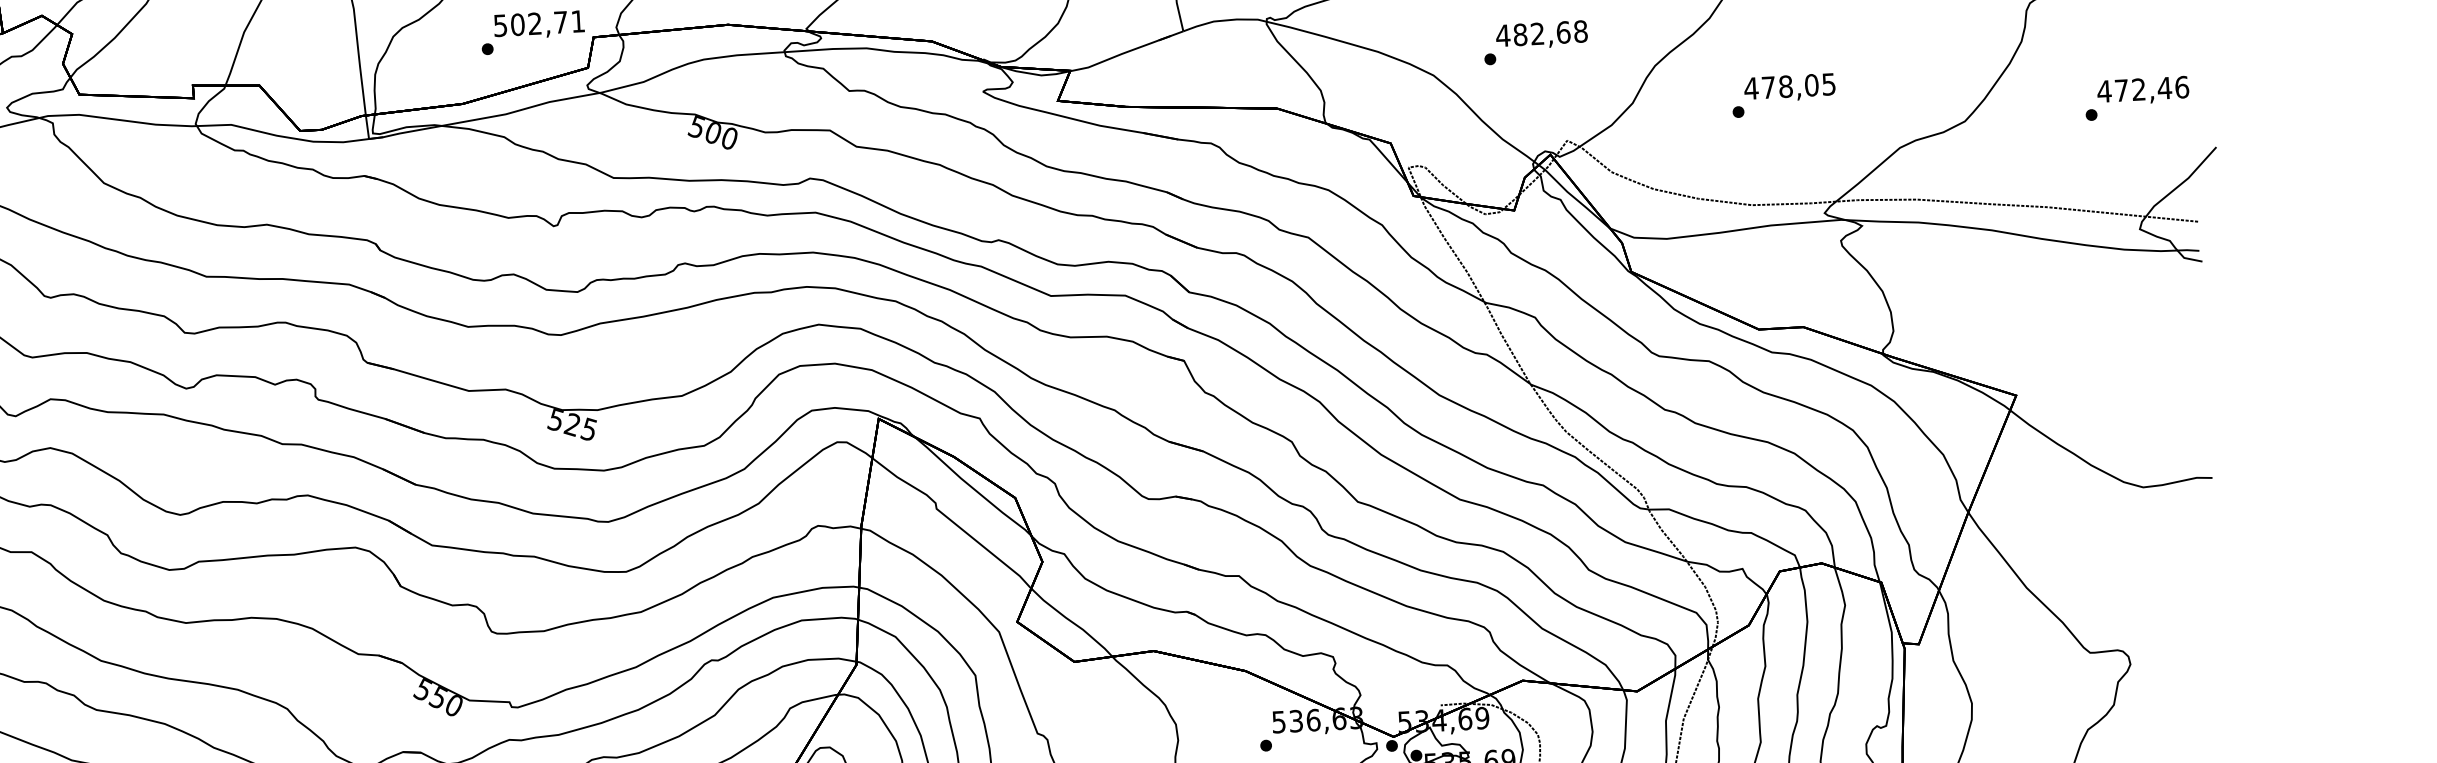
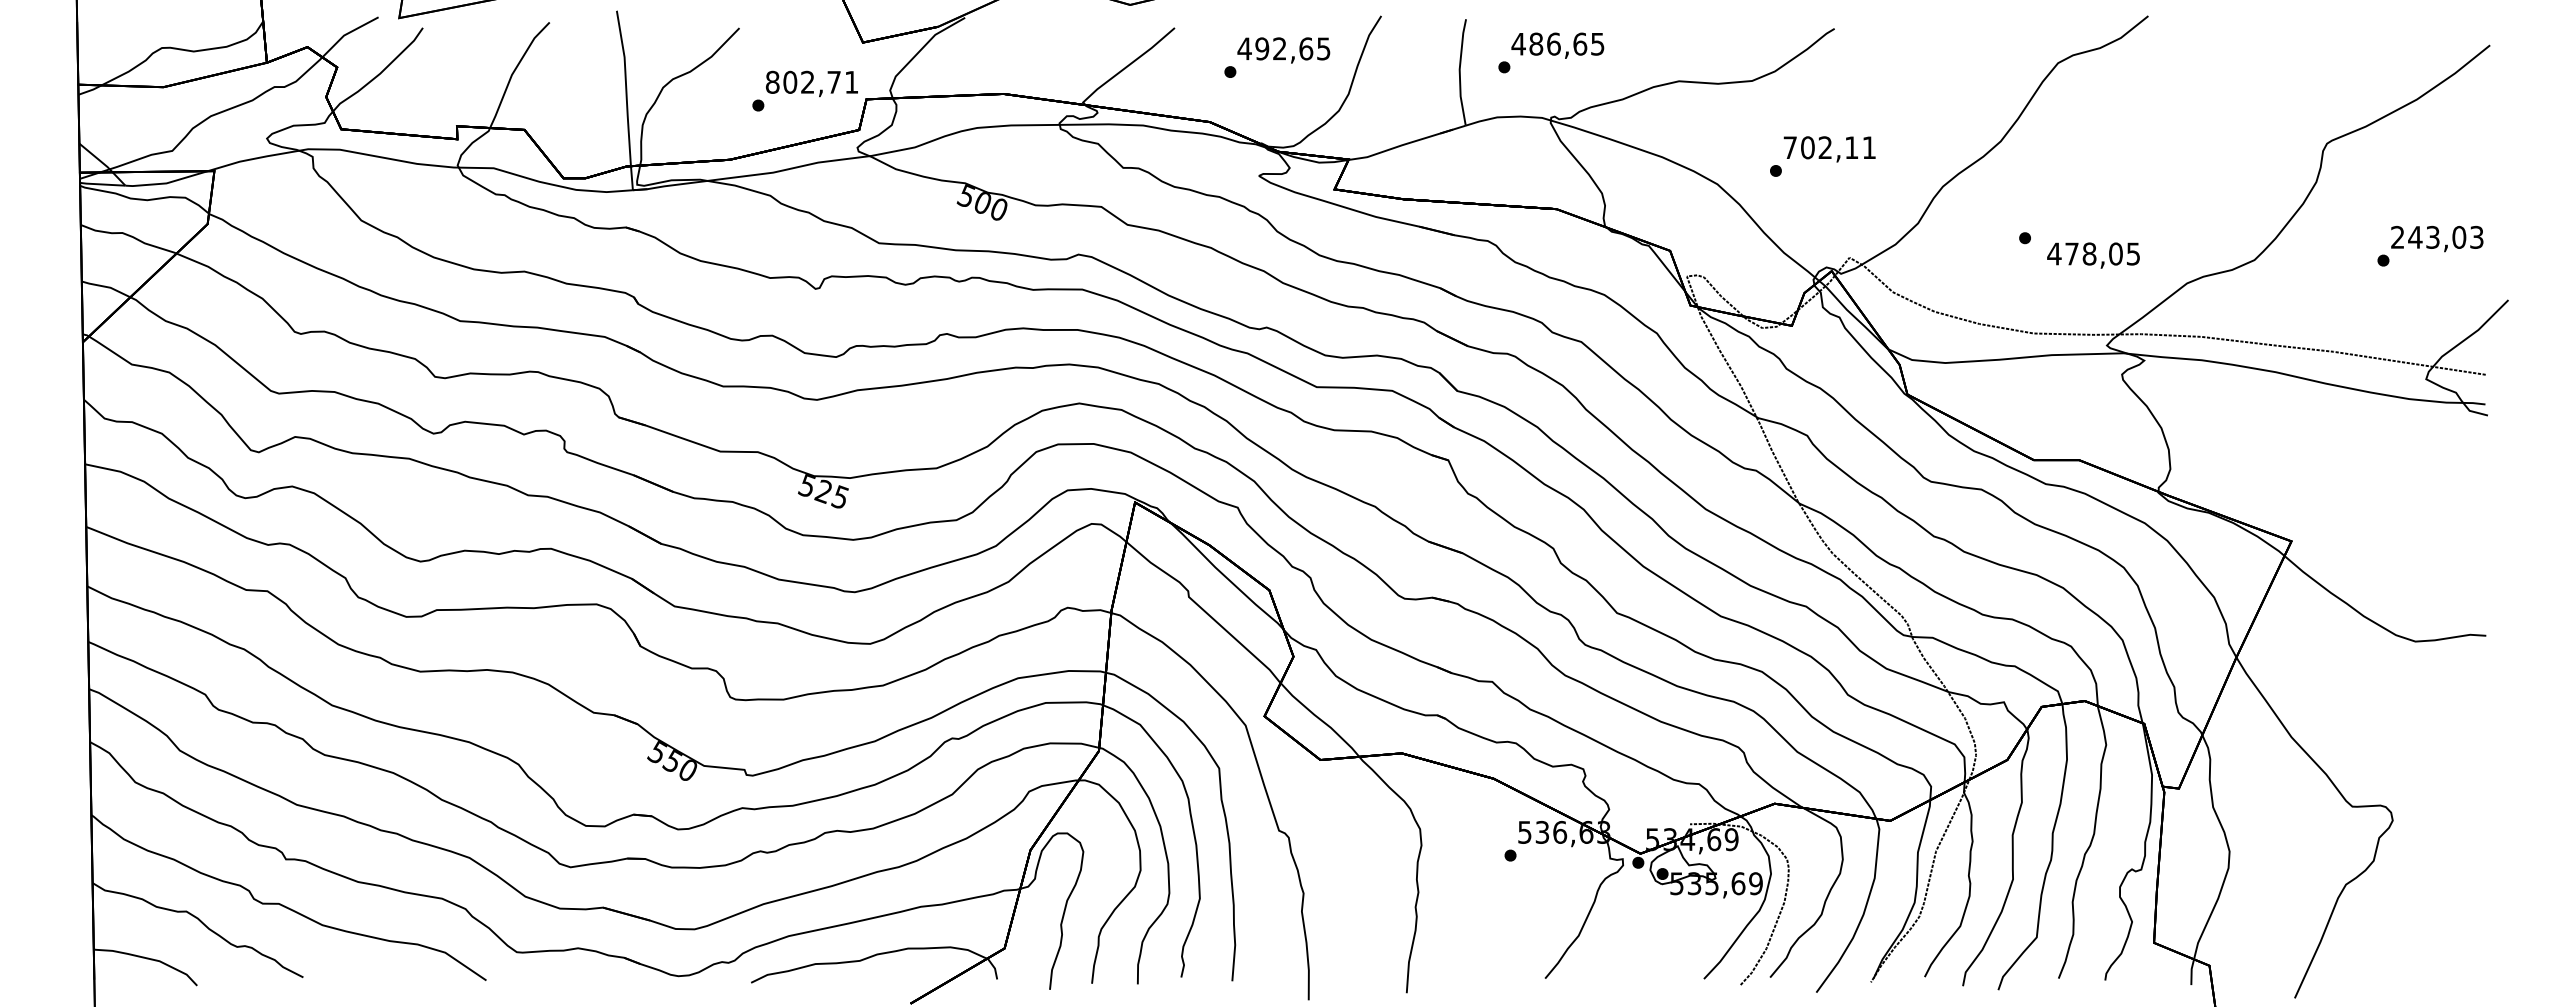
text: (500, 24) -> (772, 81), 502,71 -> 802,71
text: (1541, 33) -> (1829, 147), 482,68 -> 702,11
text: (1789, 87) -> (2093, 255), moved
text: (2142, 88) -> (2436, 236), 472,46 -> 243,03

